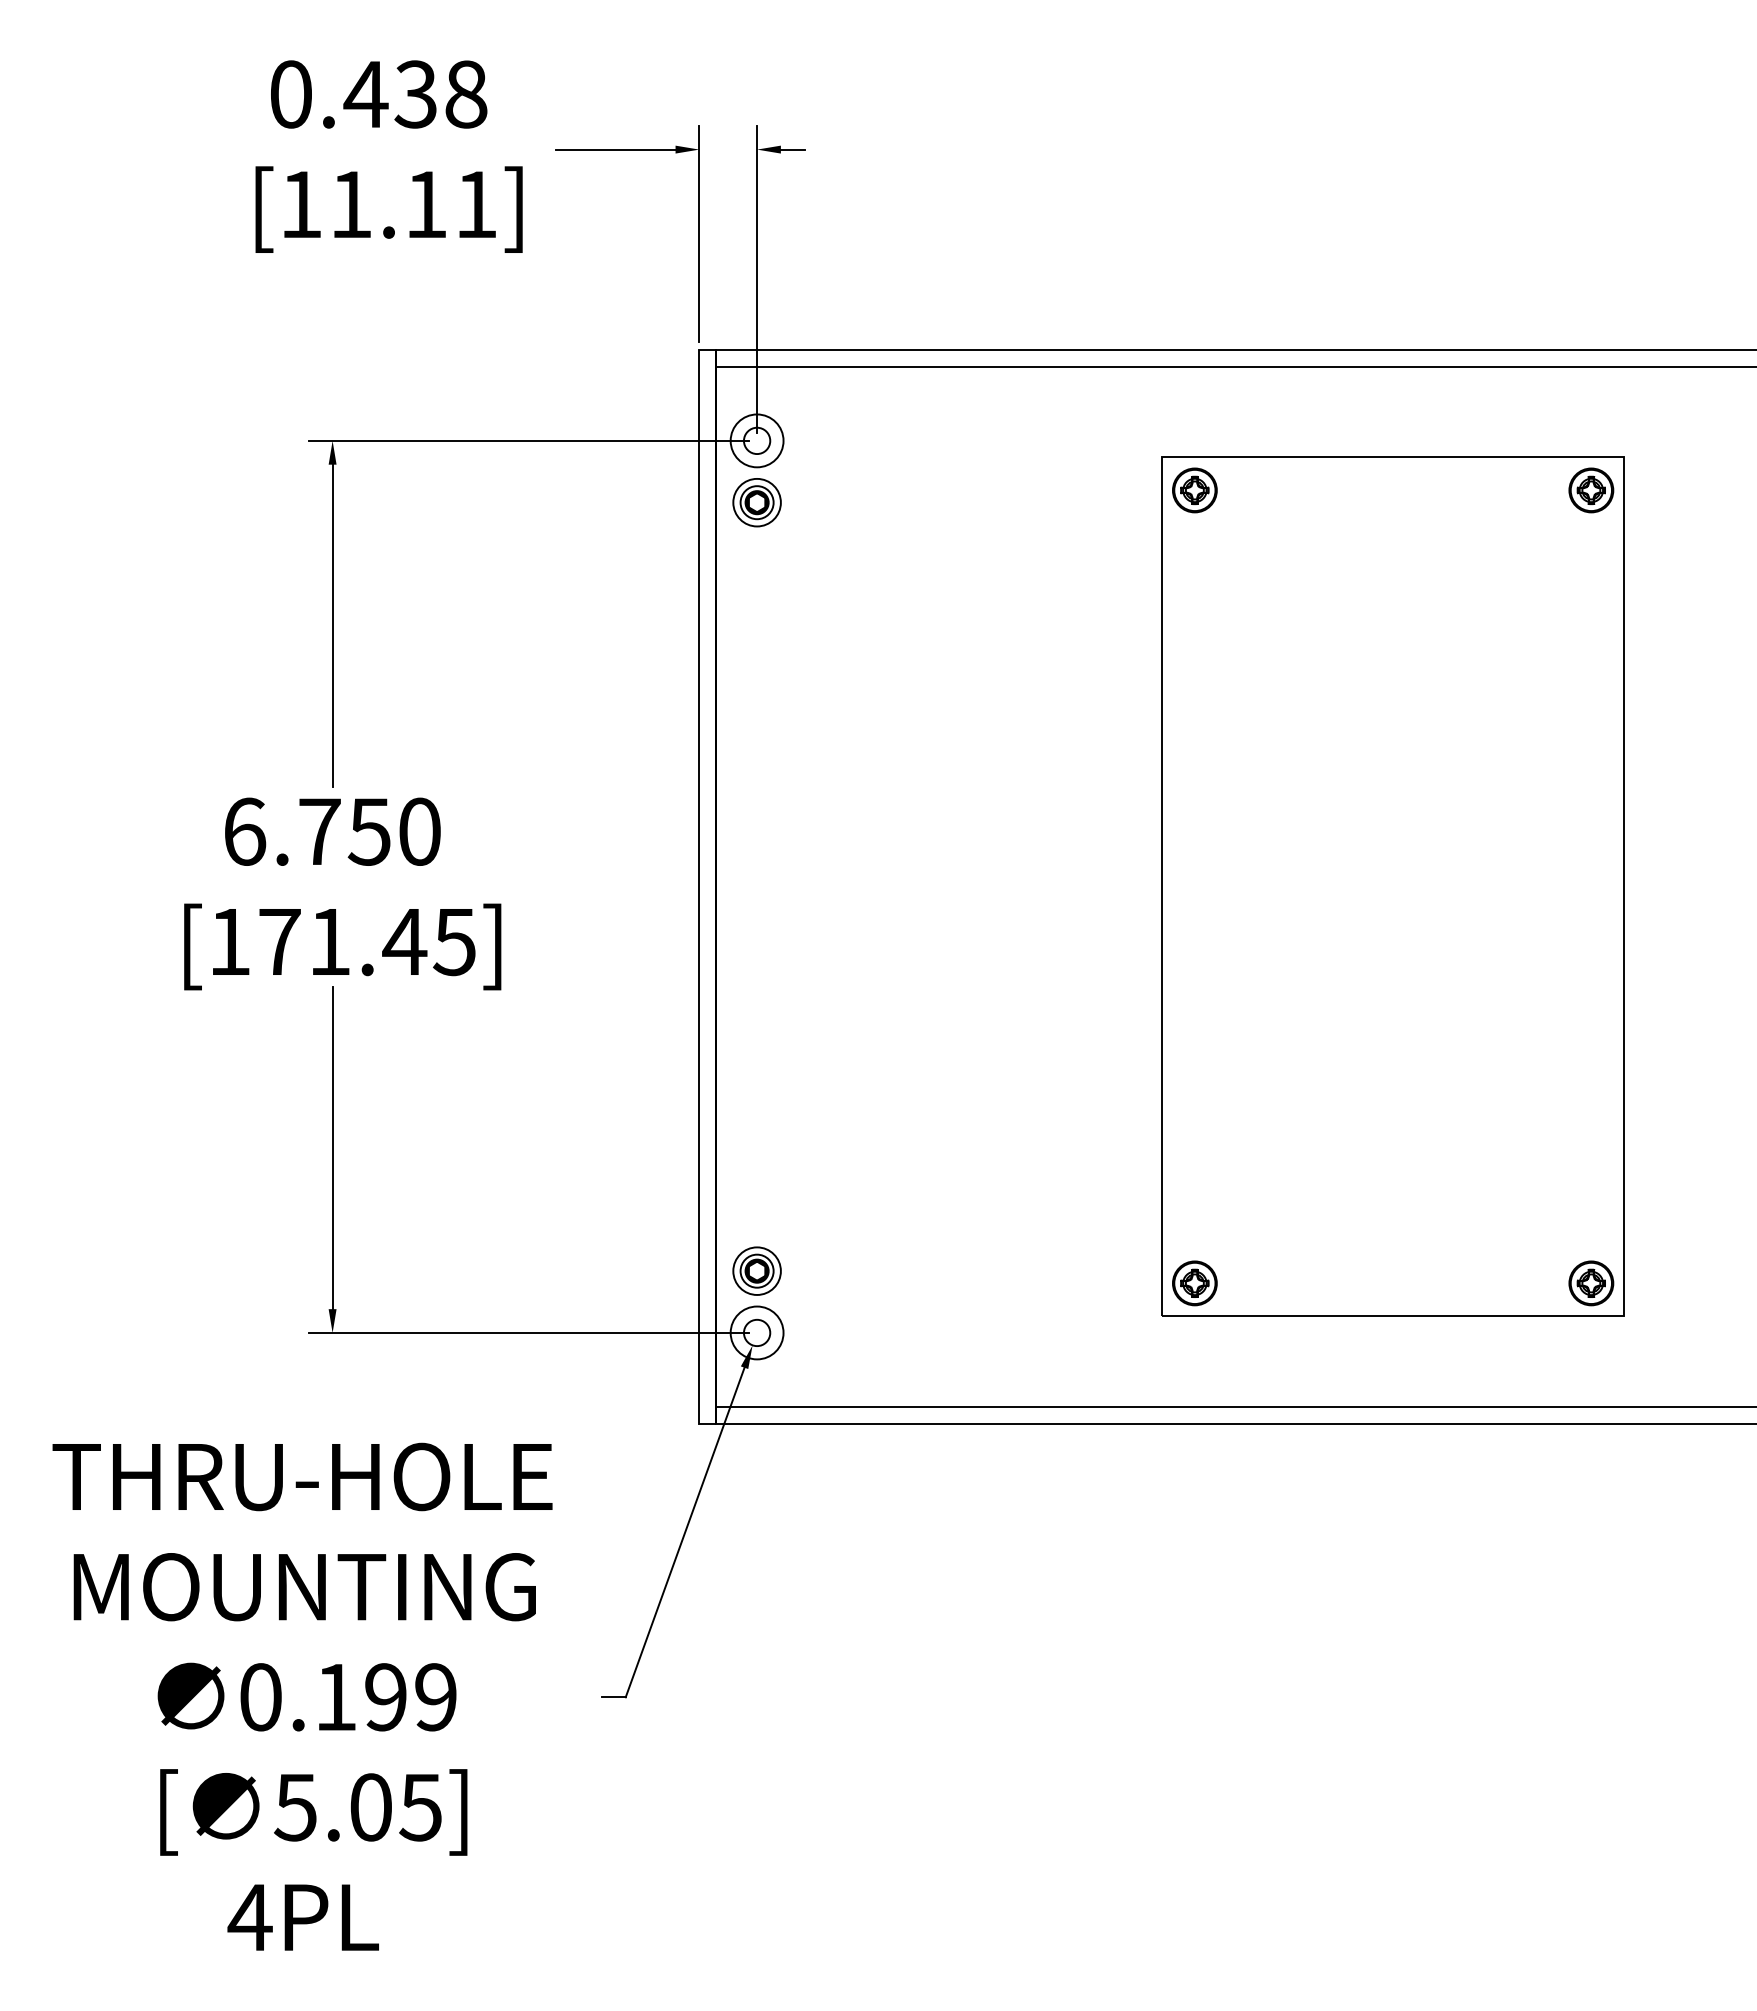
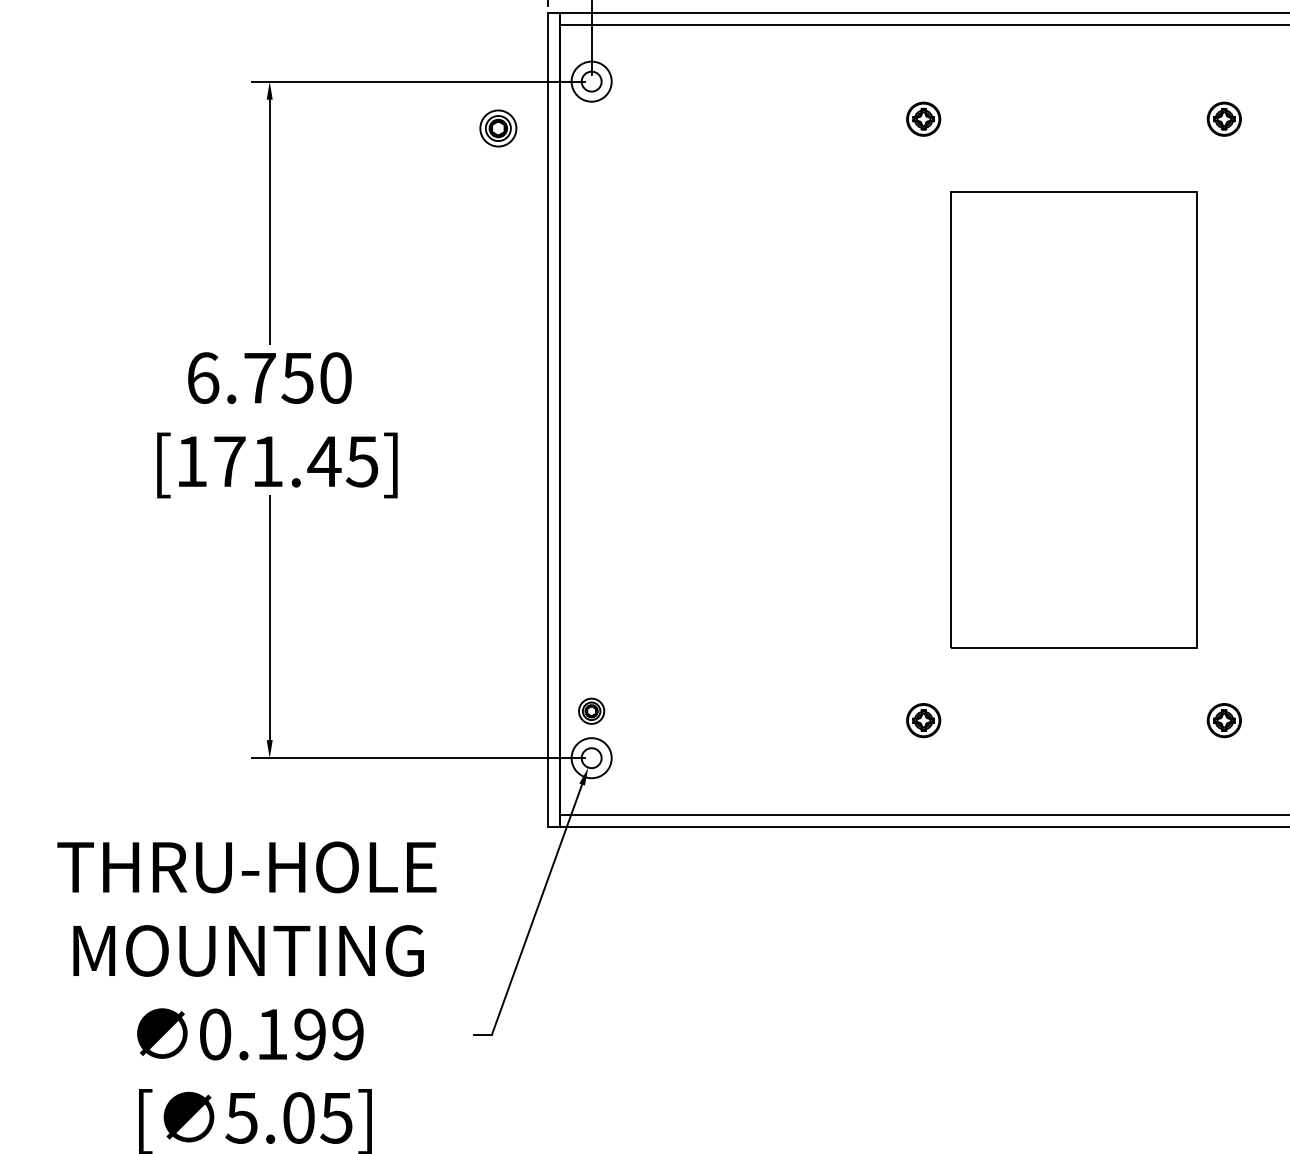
part: (756, 502) -> (497, 128), moved
part: (1392, 886) -> (1073, 419), size x0.7
part: (756, 1270) -> (591, 710), size x0.7

